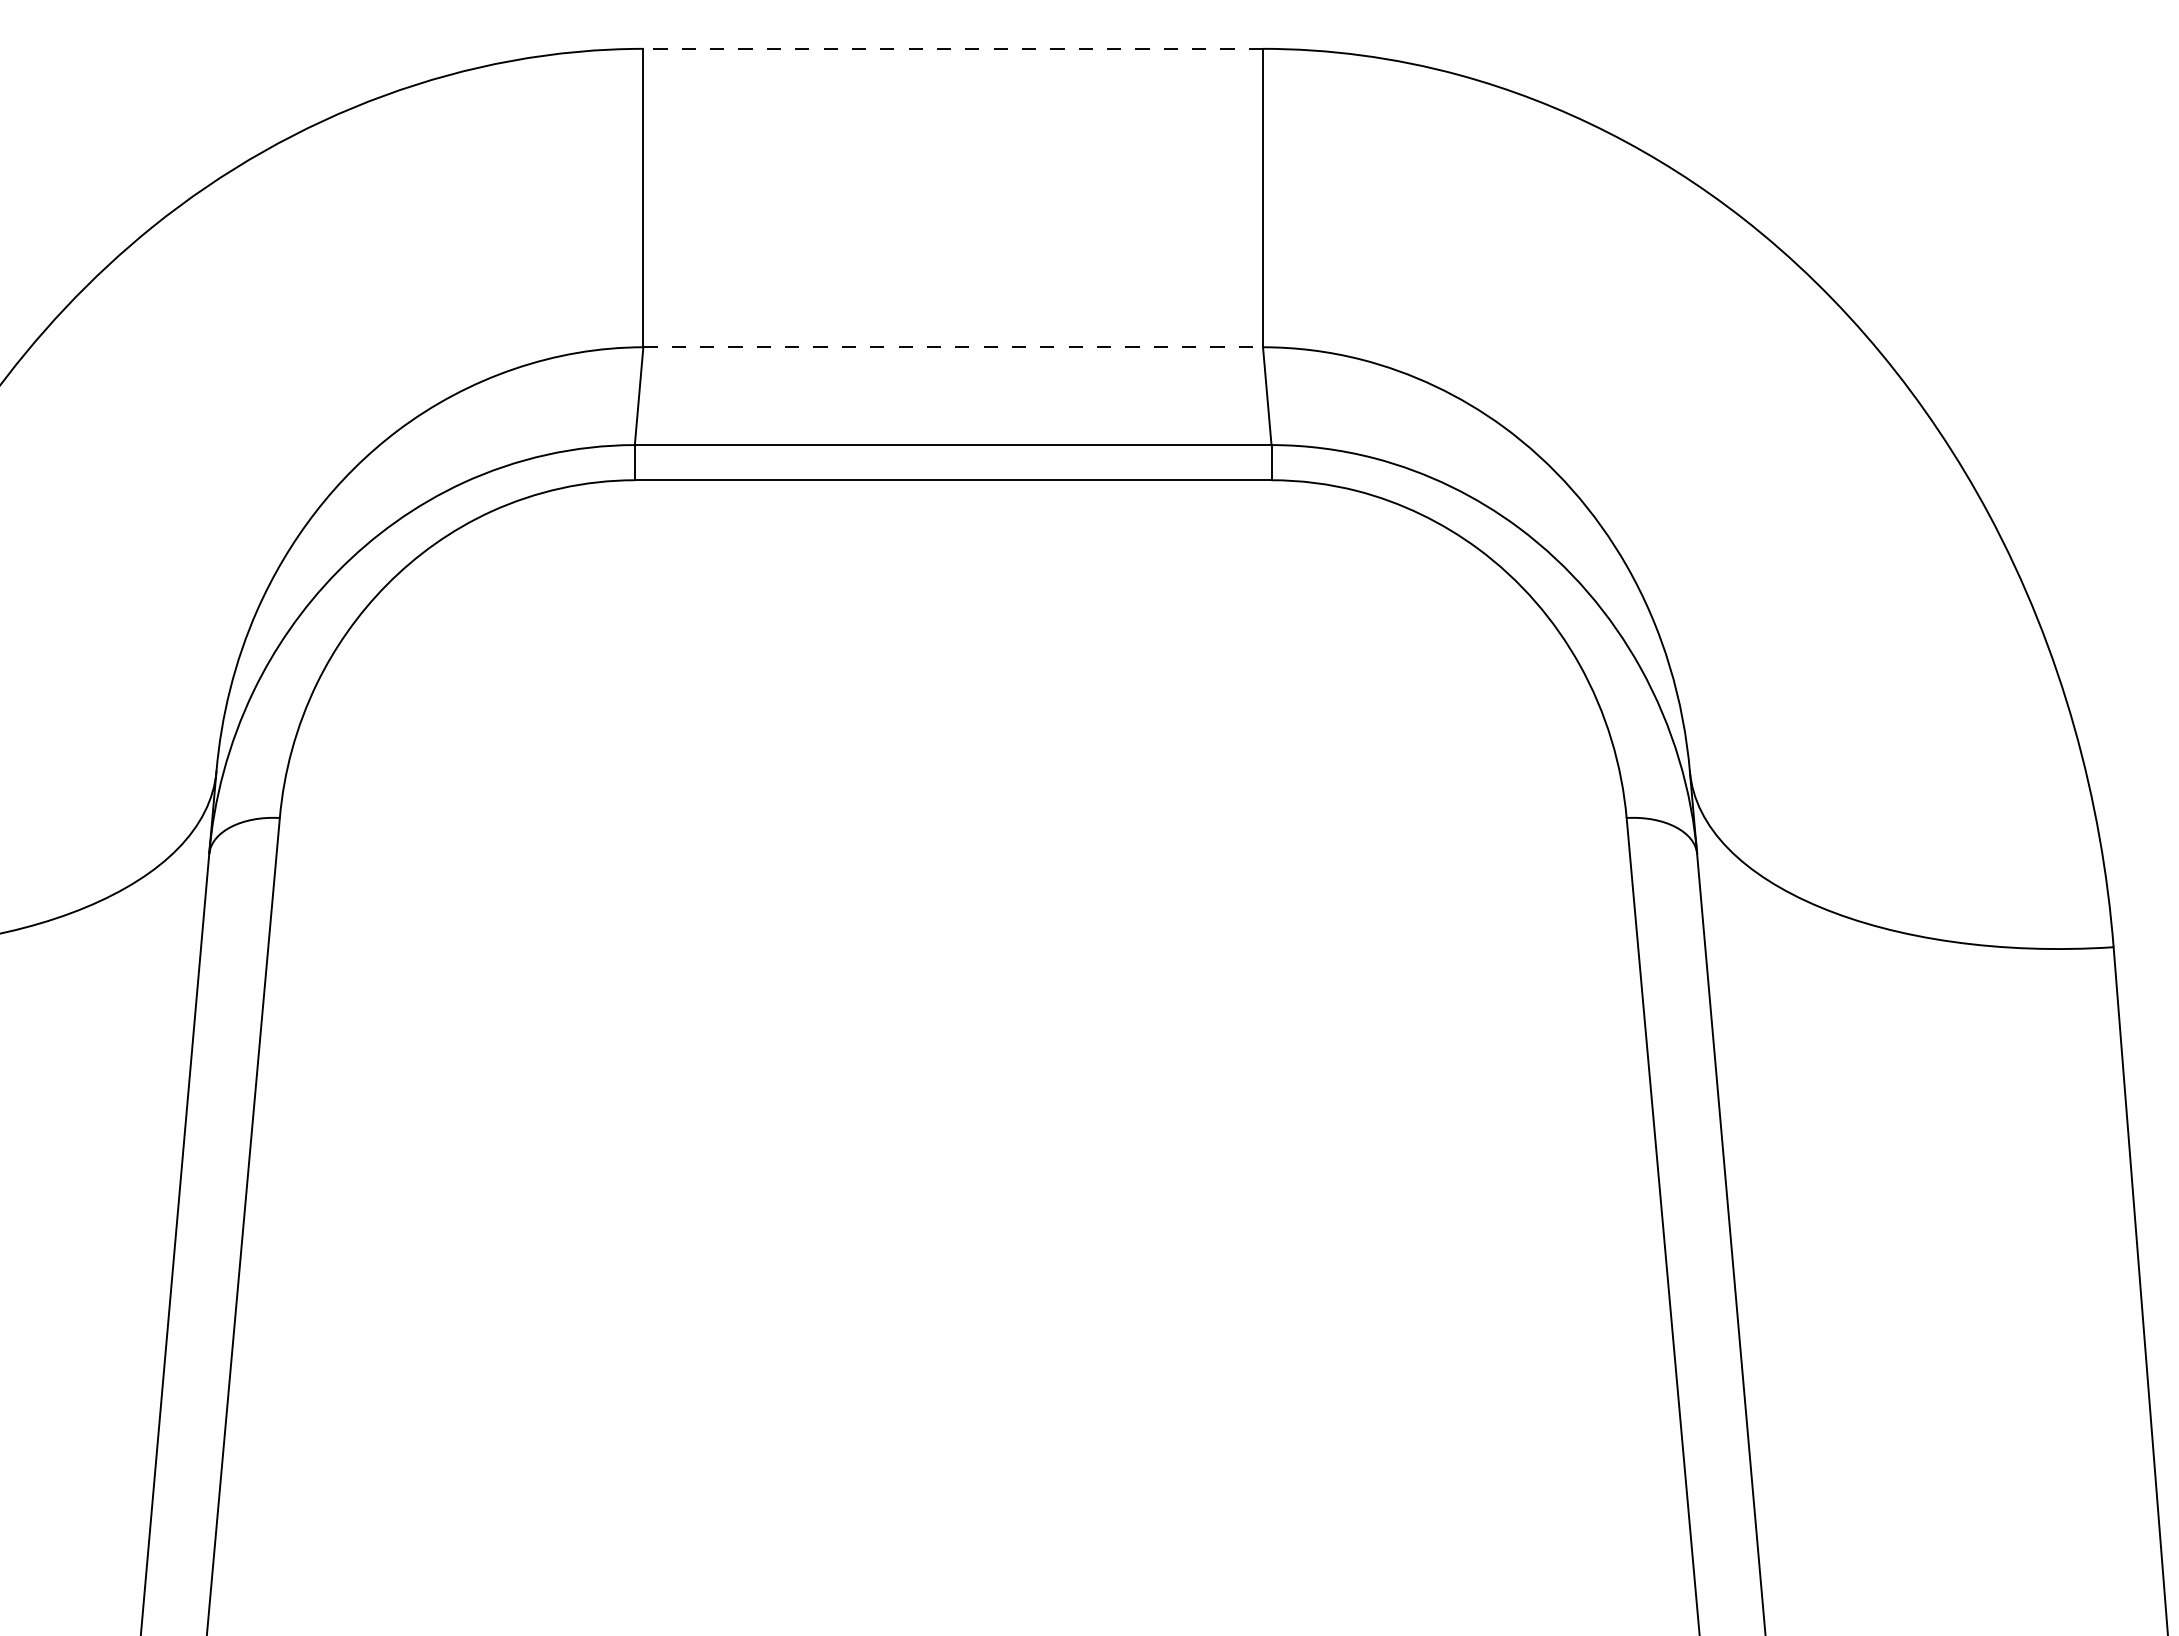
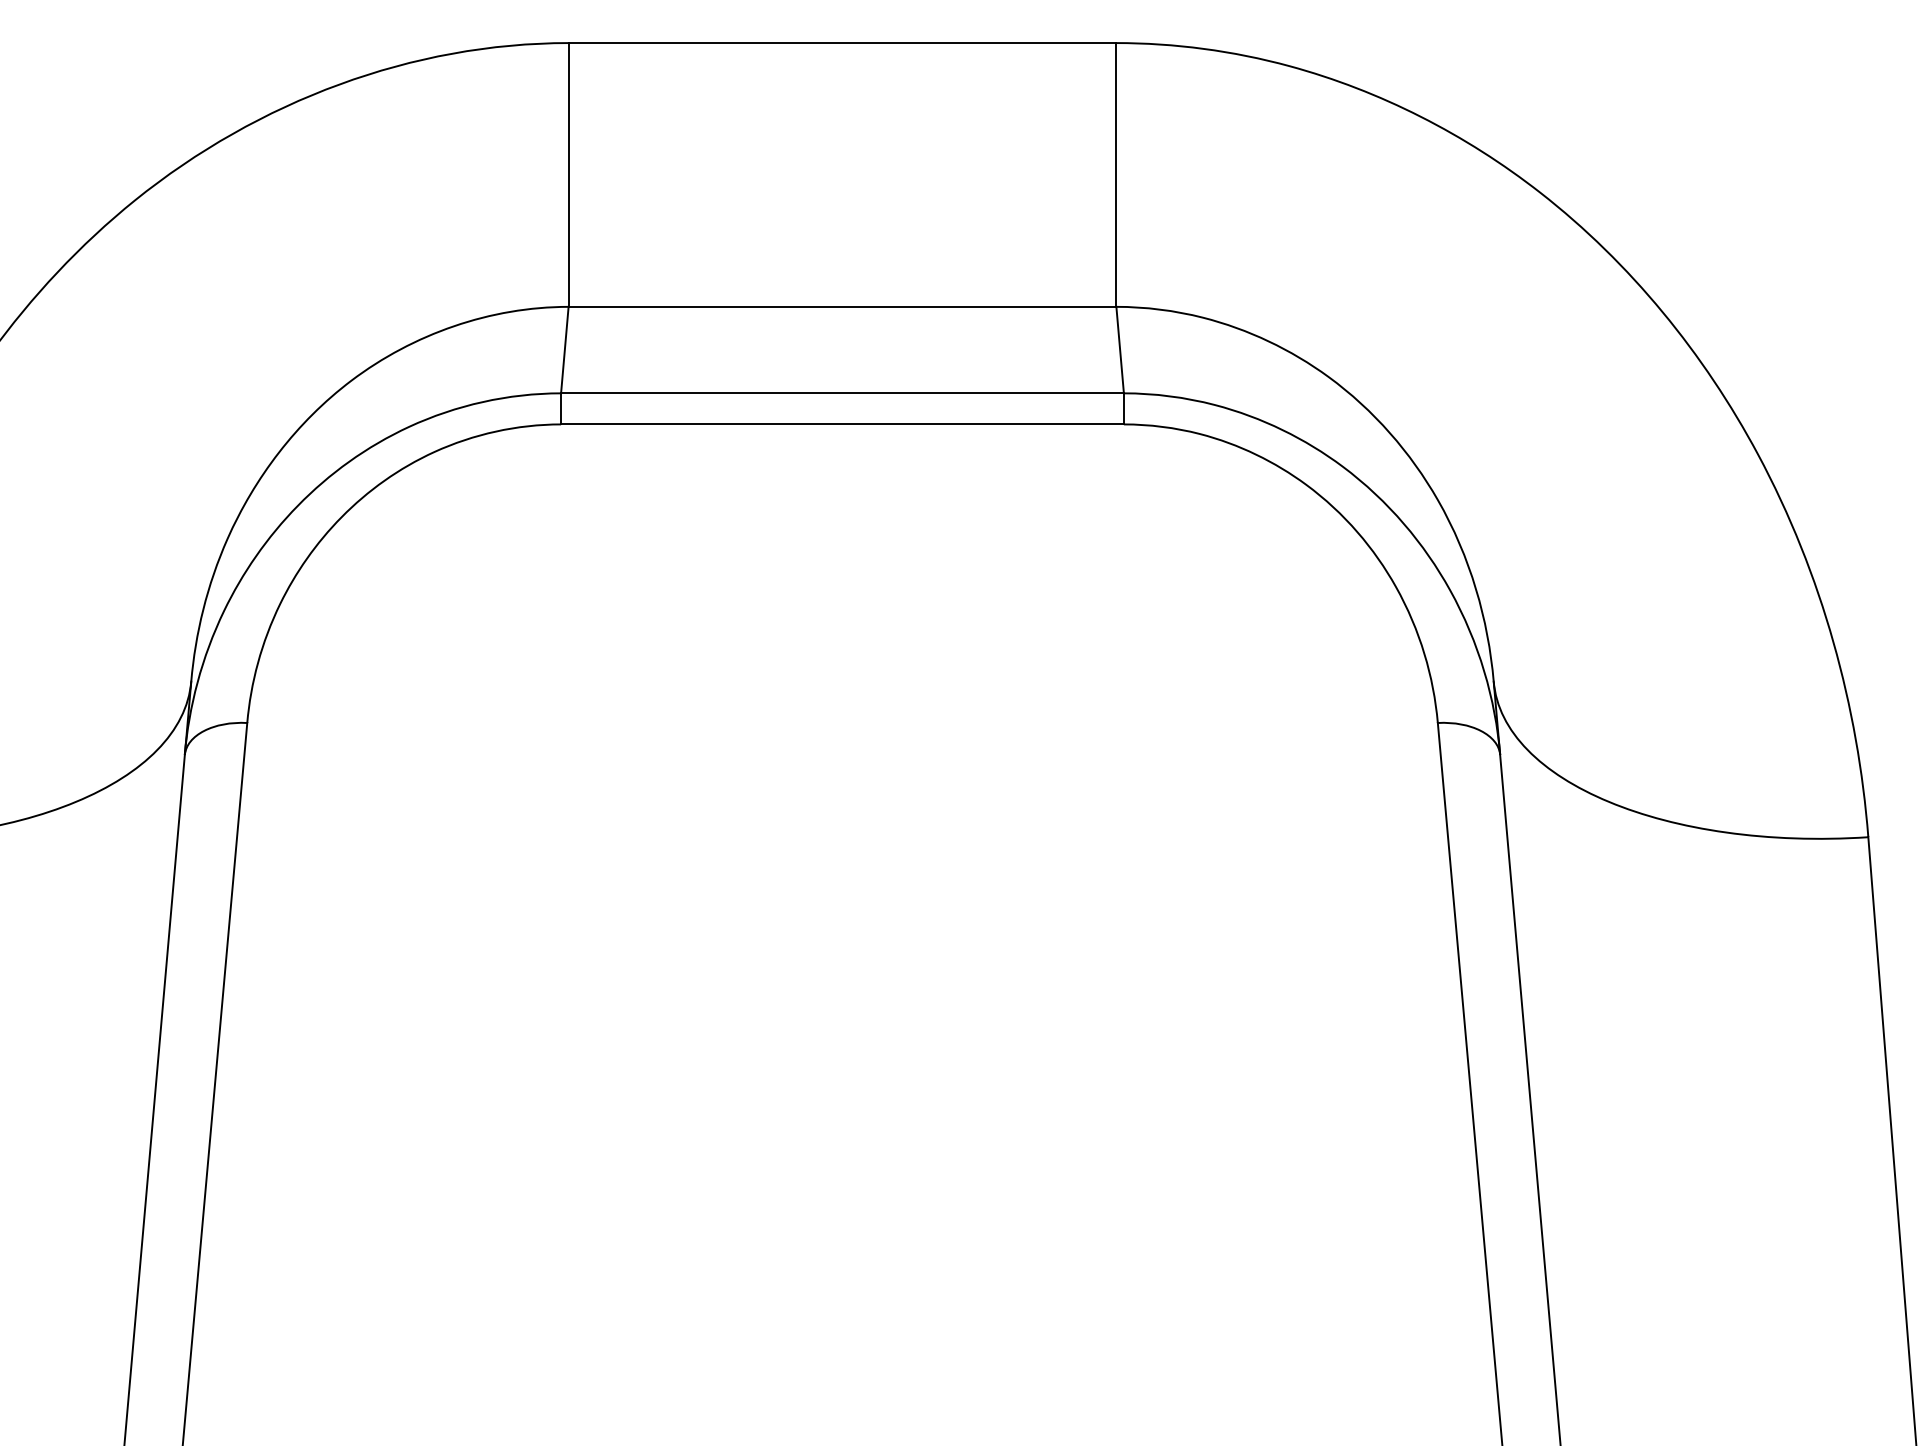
line: (953, 48) -> (842, 42), dashed -> solid
line: (953, 347) -> (842, 307), dashed -> solid

